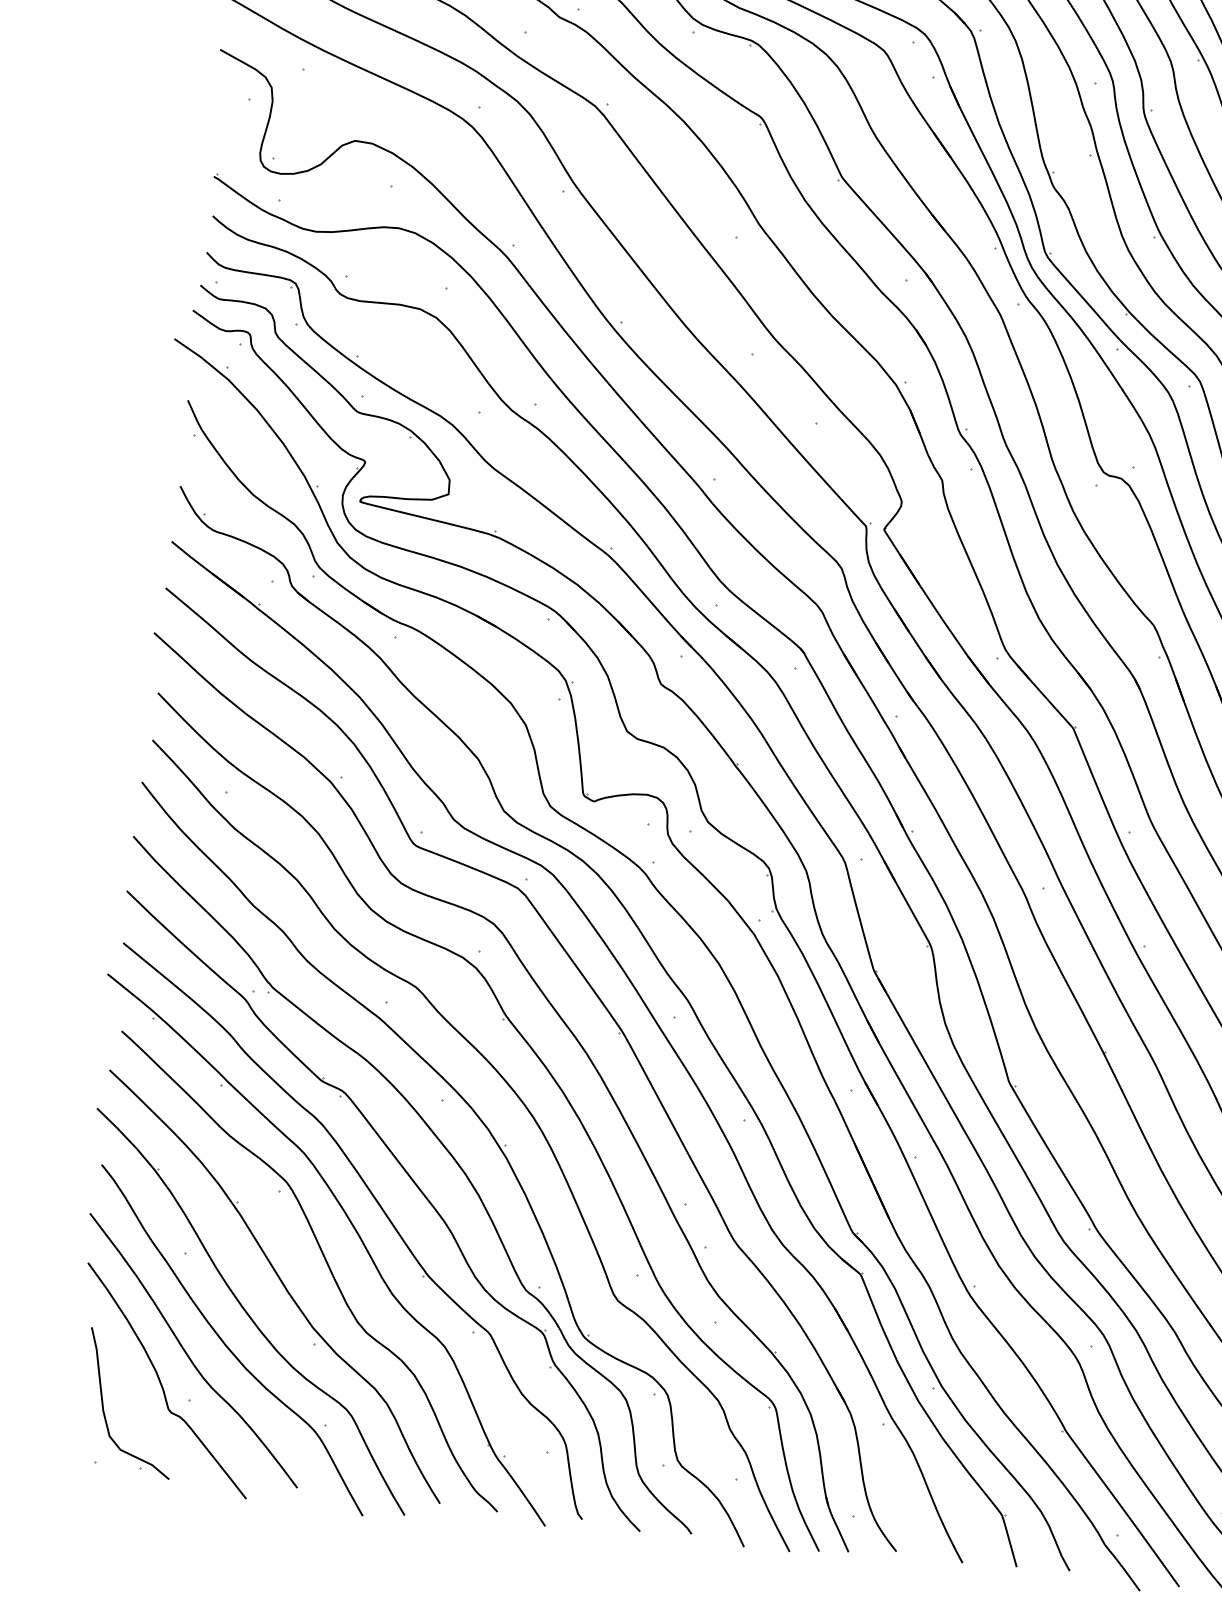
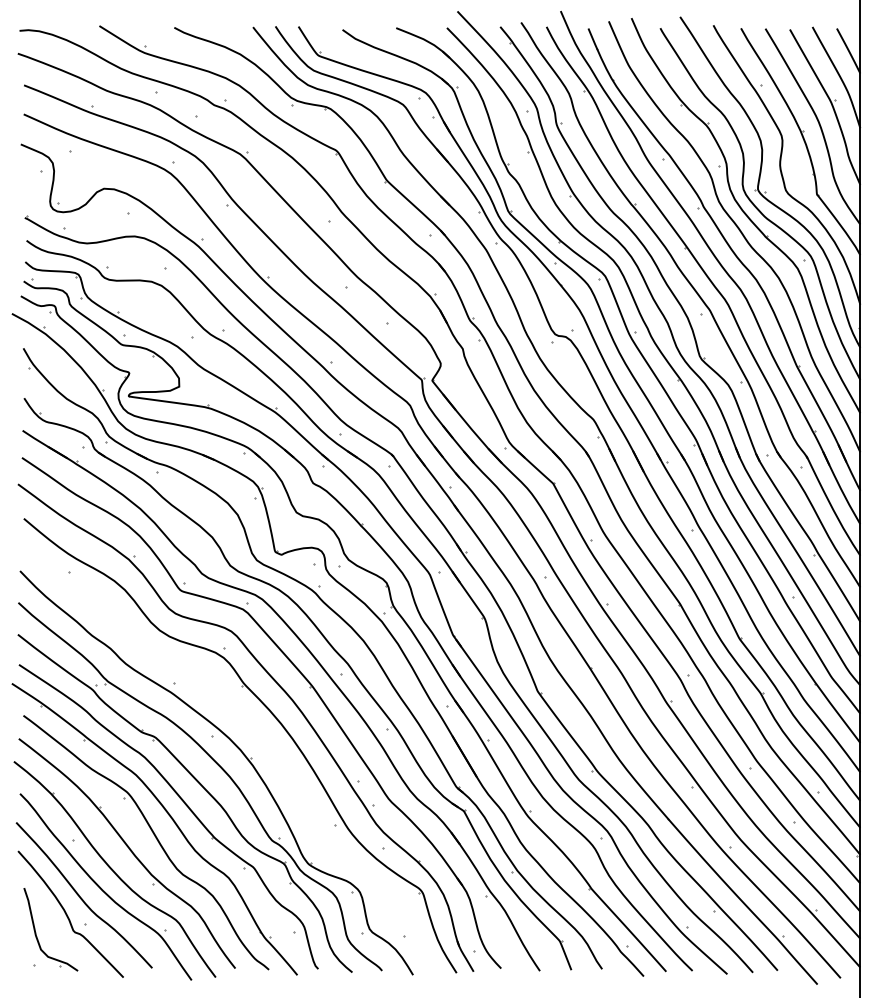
curve: (528, 1113) -> (262, 738), removed

